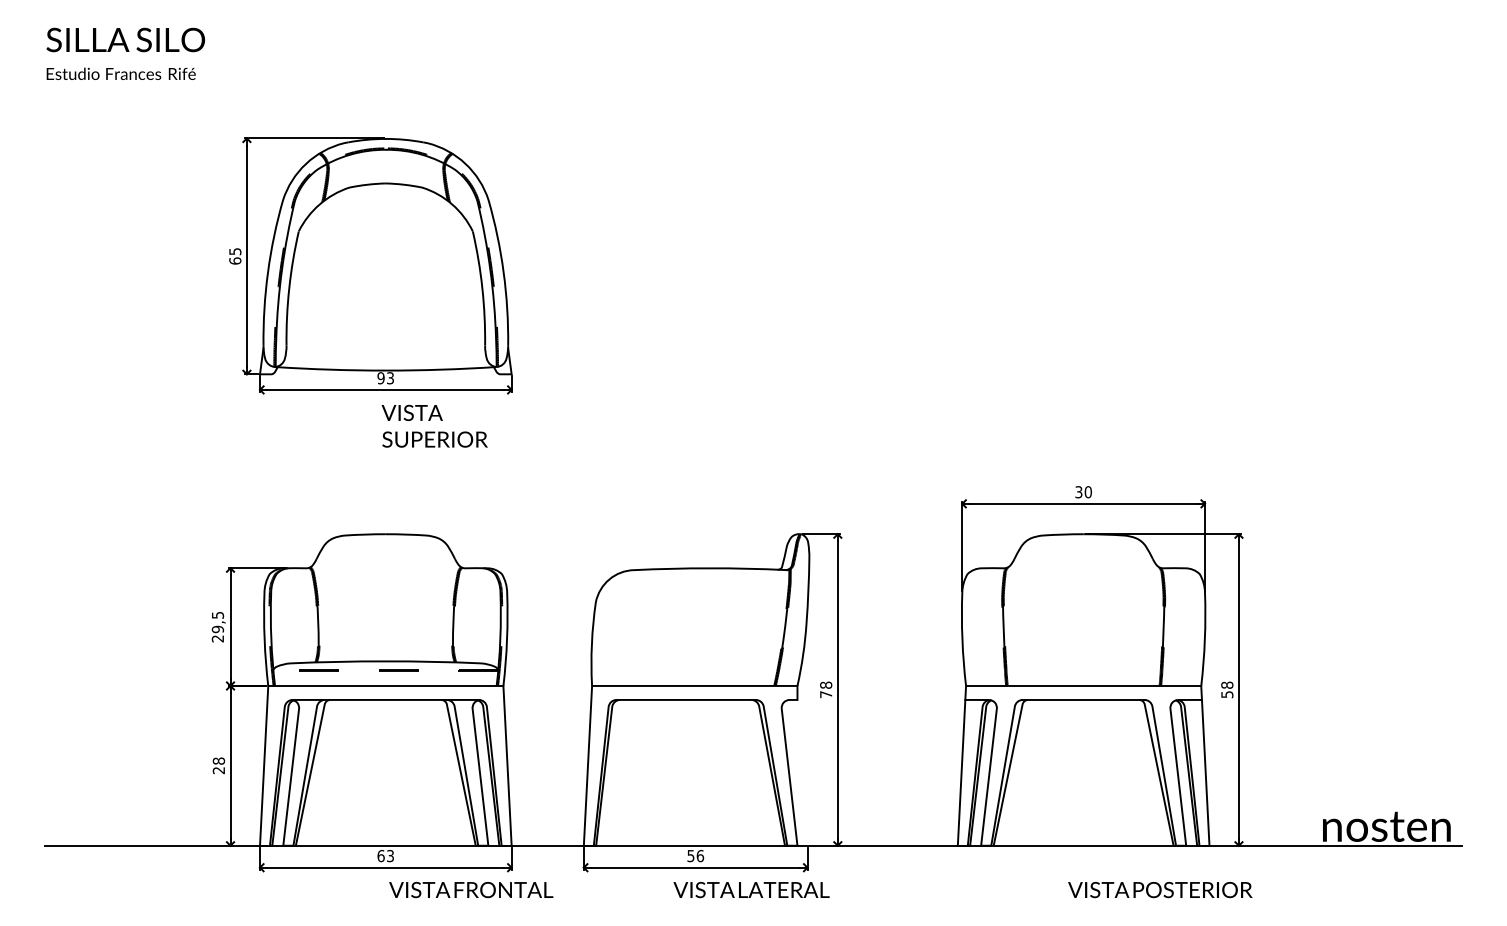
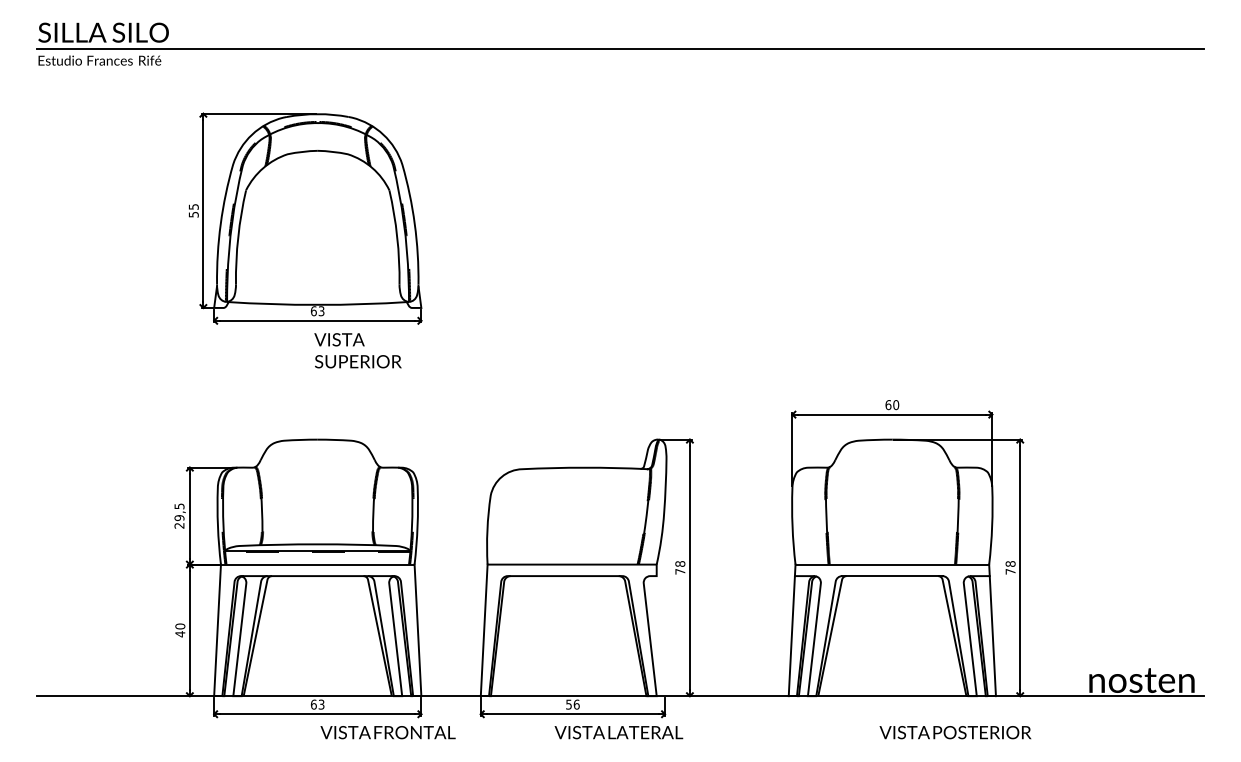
line: (753, 59) -> (620, 48), added
text: (235, 260) -> (193, 214), 65 -> 55
text: (380, 378) -> (313, 311), 93 -> 63
text: (1078, 492) -> (888, 405), 30 -> 60
line: (385, 670) -> (317, 551), dashed -> solid
text: (1227, 694) -> (1010, 571), 58 -> 78
text: (218, 765) -> (179, 630), 28 -> 40

